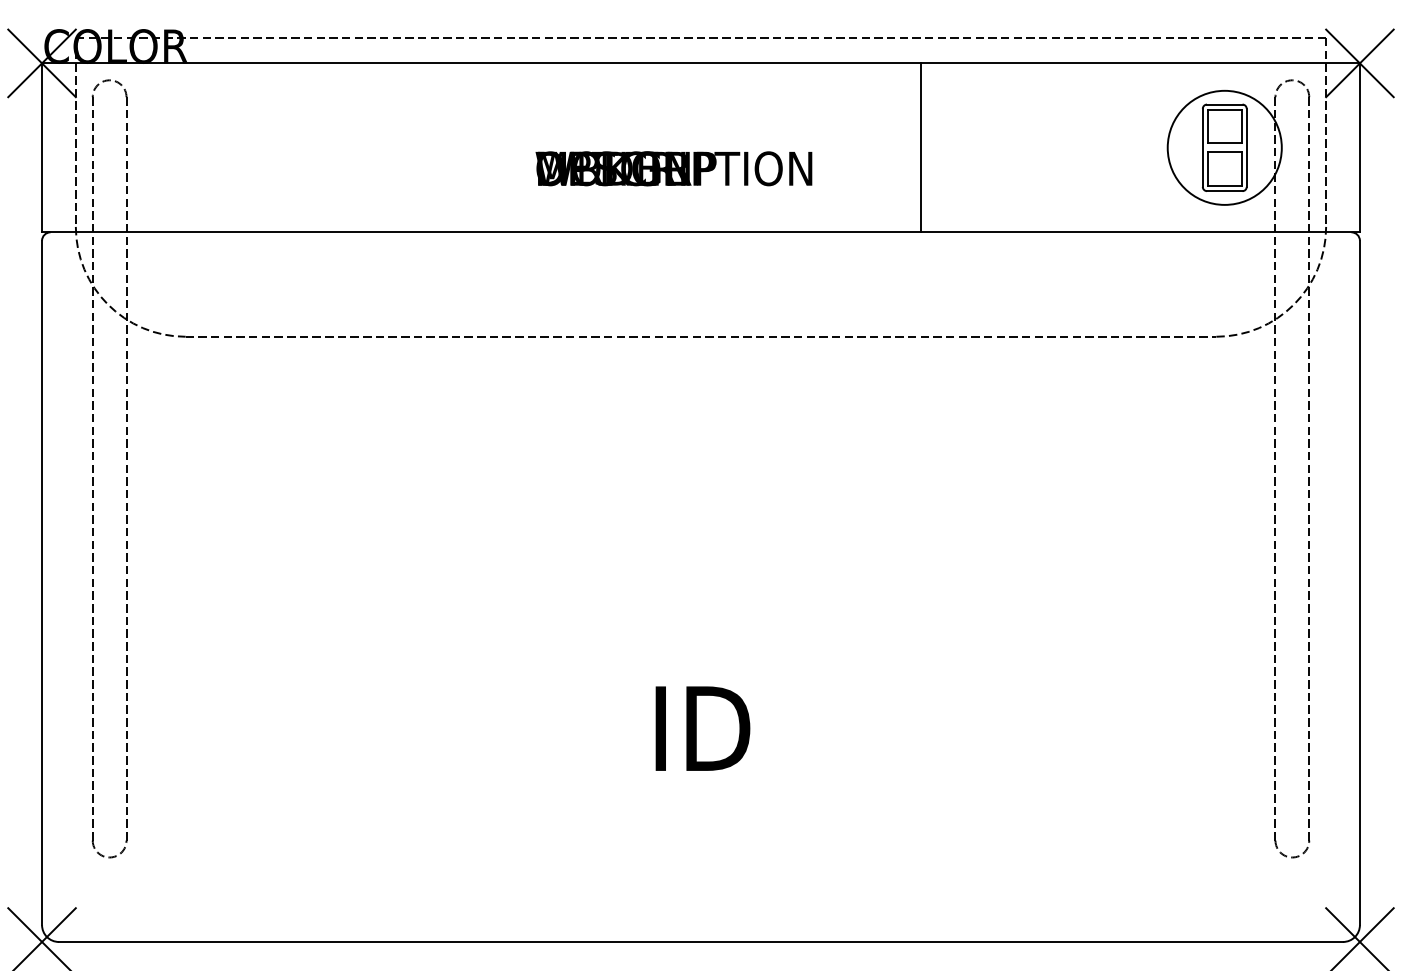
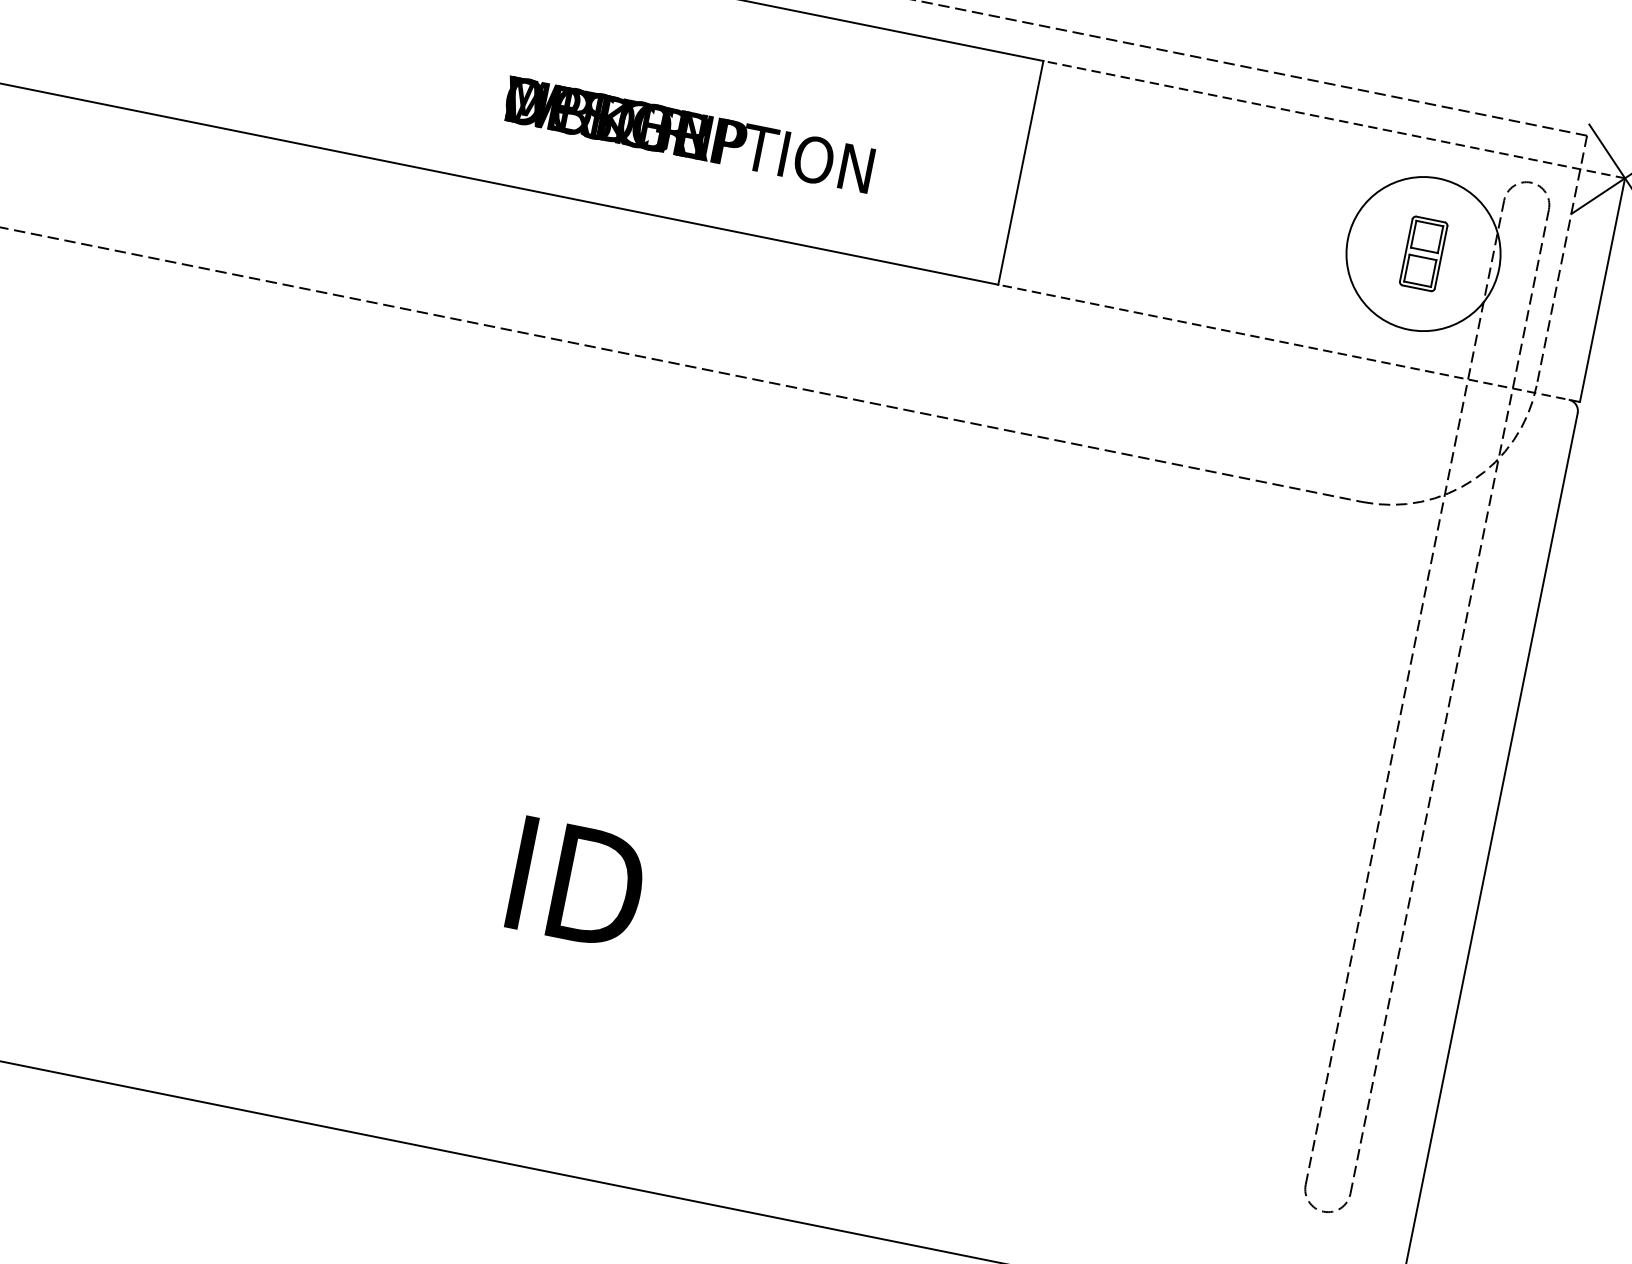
line: (1140, 63) -> (1334, 119), solid -> dashed
part: (1224, 147) -> (1423, 253), size x0.6
line: (1140, 232) -> (1289, 343), solid -> dashed

